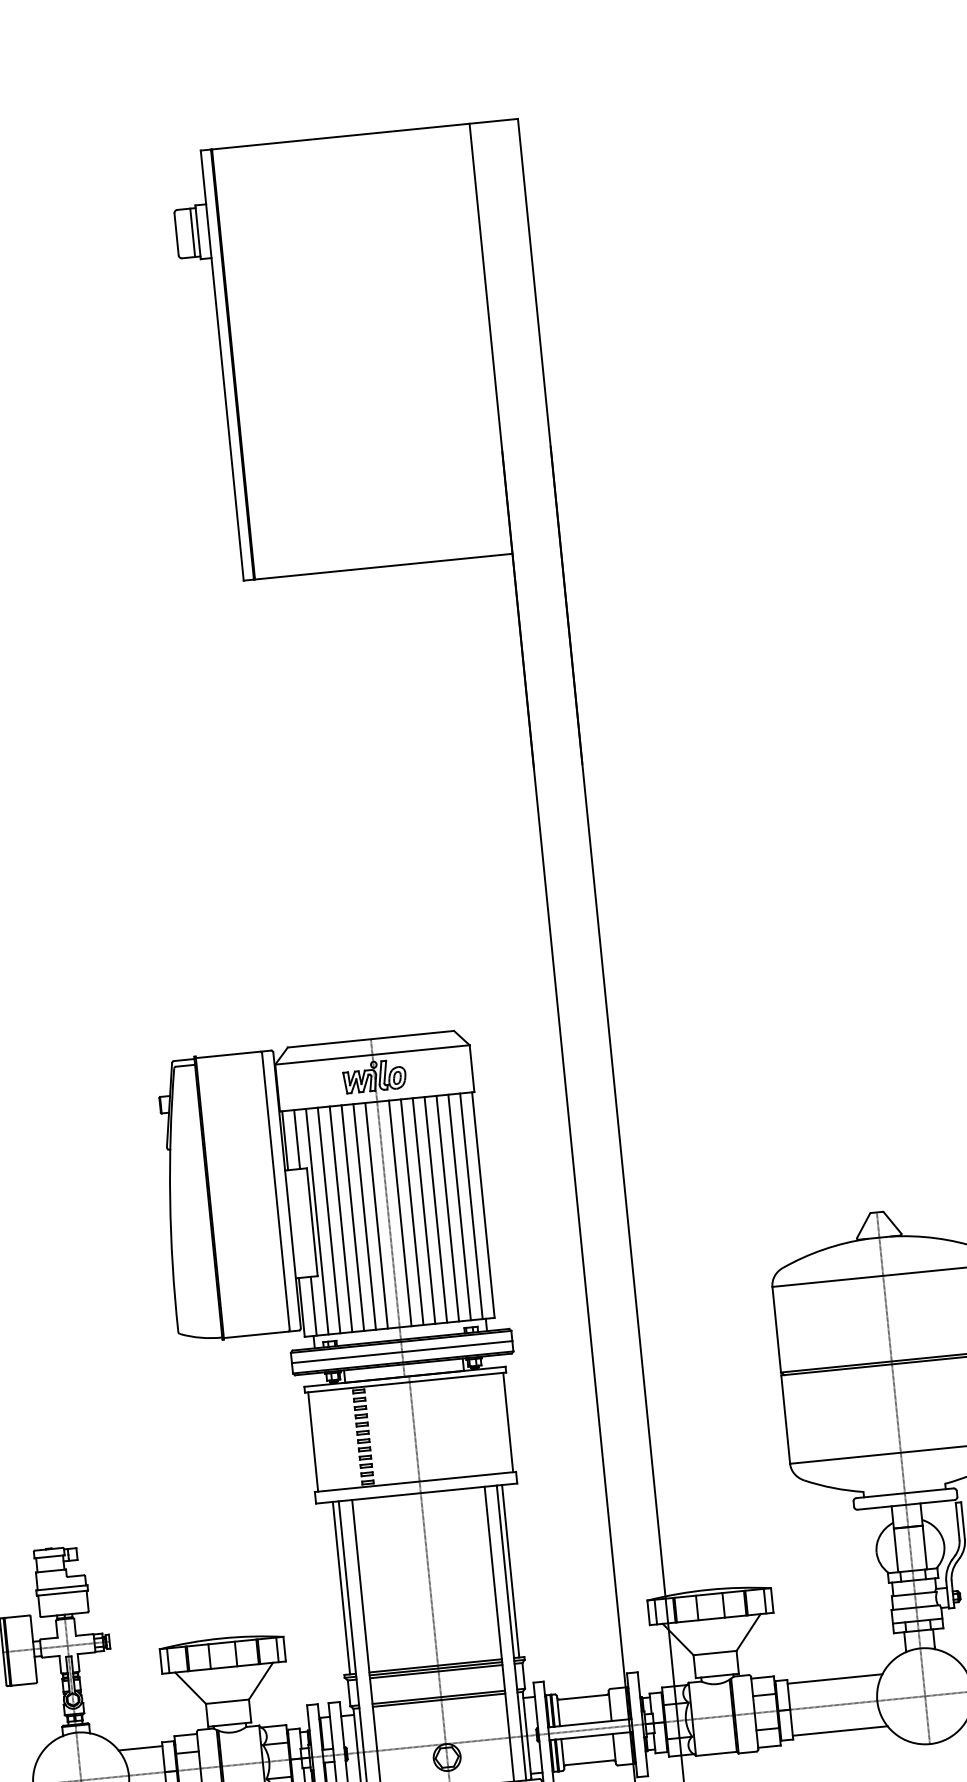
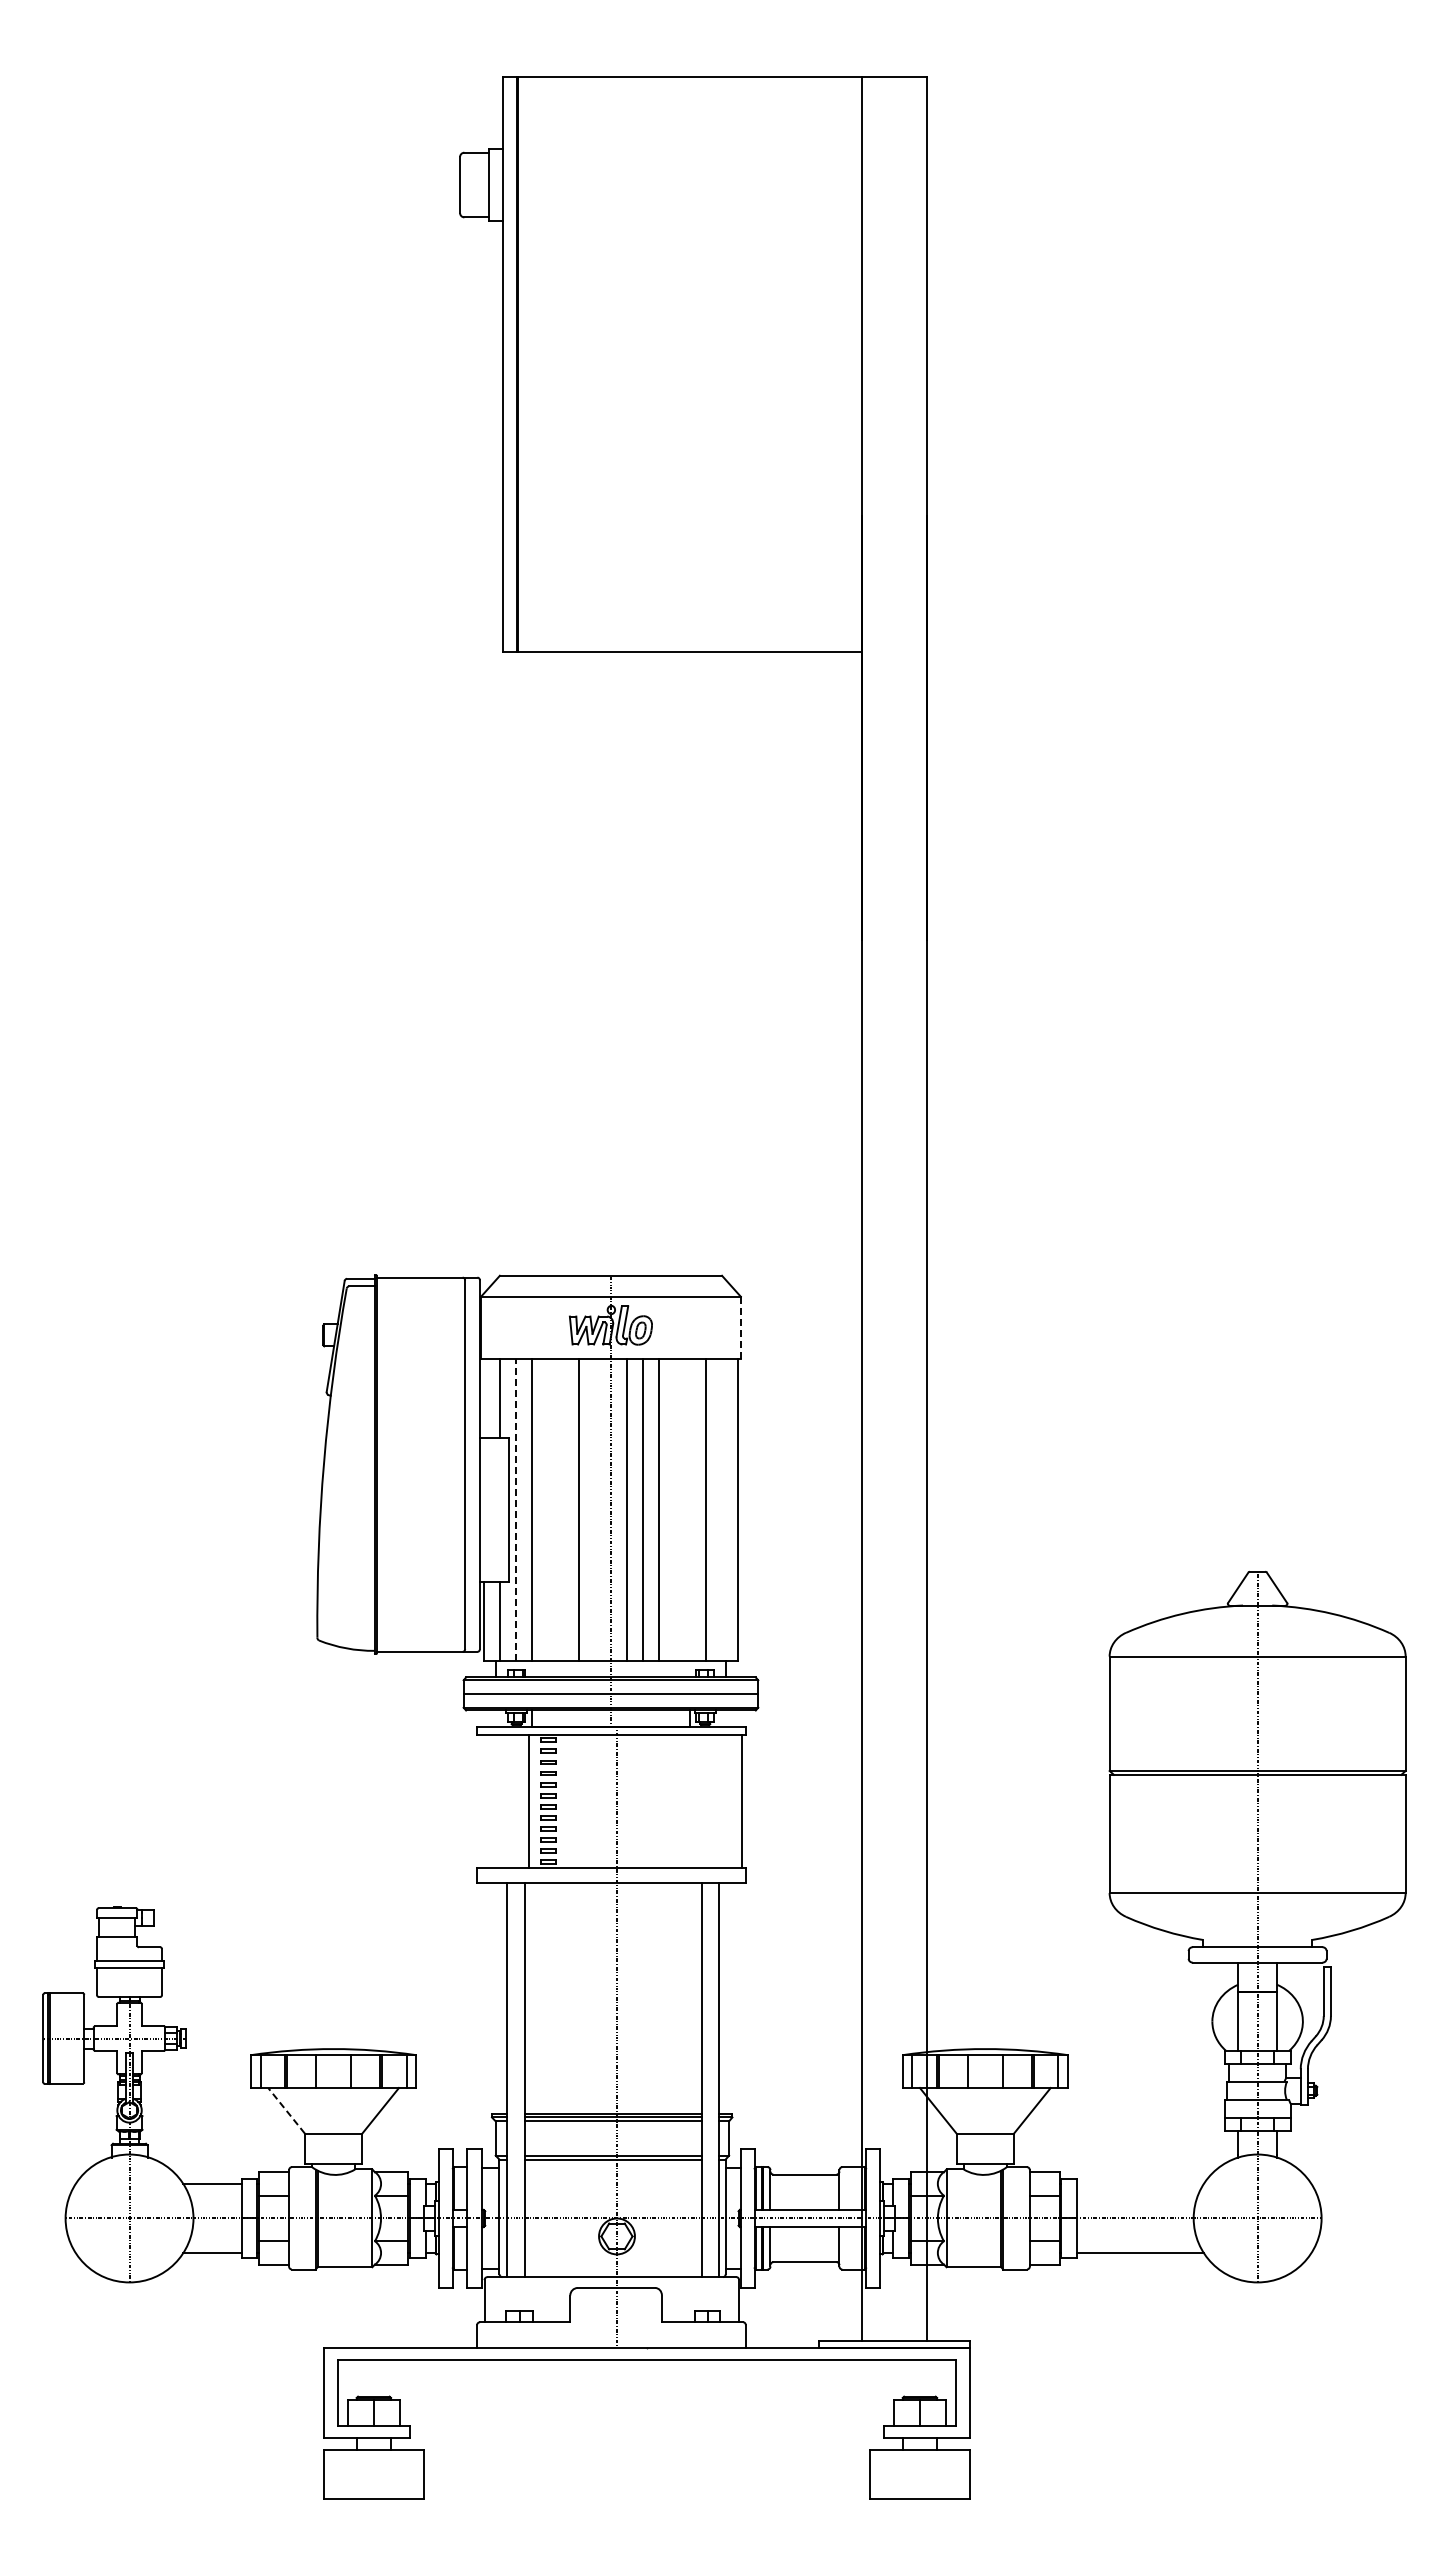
line: (192, 232) -> (481, 184), removed
line: (471, 1069) -> (740, 1328), solid -> dashed
line: (285, 1140) -> (484, 1398), removed
line: (471, 1205) -> (721, 1509), removed
line: (447, 1208) -> (690, 1509), removed
line: (435, 1209) -> (674, 1509), removed
line: (376, 1215) -> (595, 1509), removed
line: (352, 1217) -> (563, 1509), removed
line: (340, 1218) -> (547, 1509), removed
line: (317, 1221) -> (515, 1510), solid -> dashed
line: (313, 1441) -> (529, 1800), moved
line: (510, 1571) -> (725, 1998), removed
line: (341, 1588) -> (499, 1998), removed
line: (834, 1678) -> (1140, 2183), removed
line: (190, 1687) -> (286, 2110), solid -> dashed

